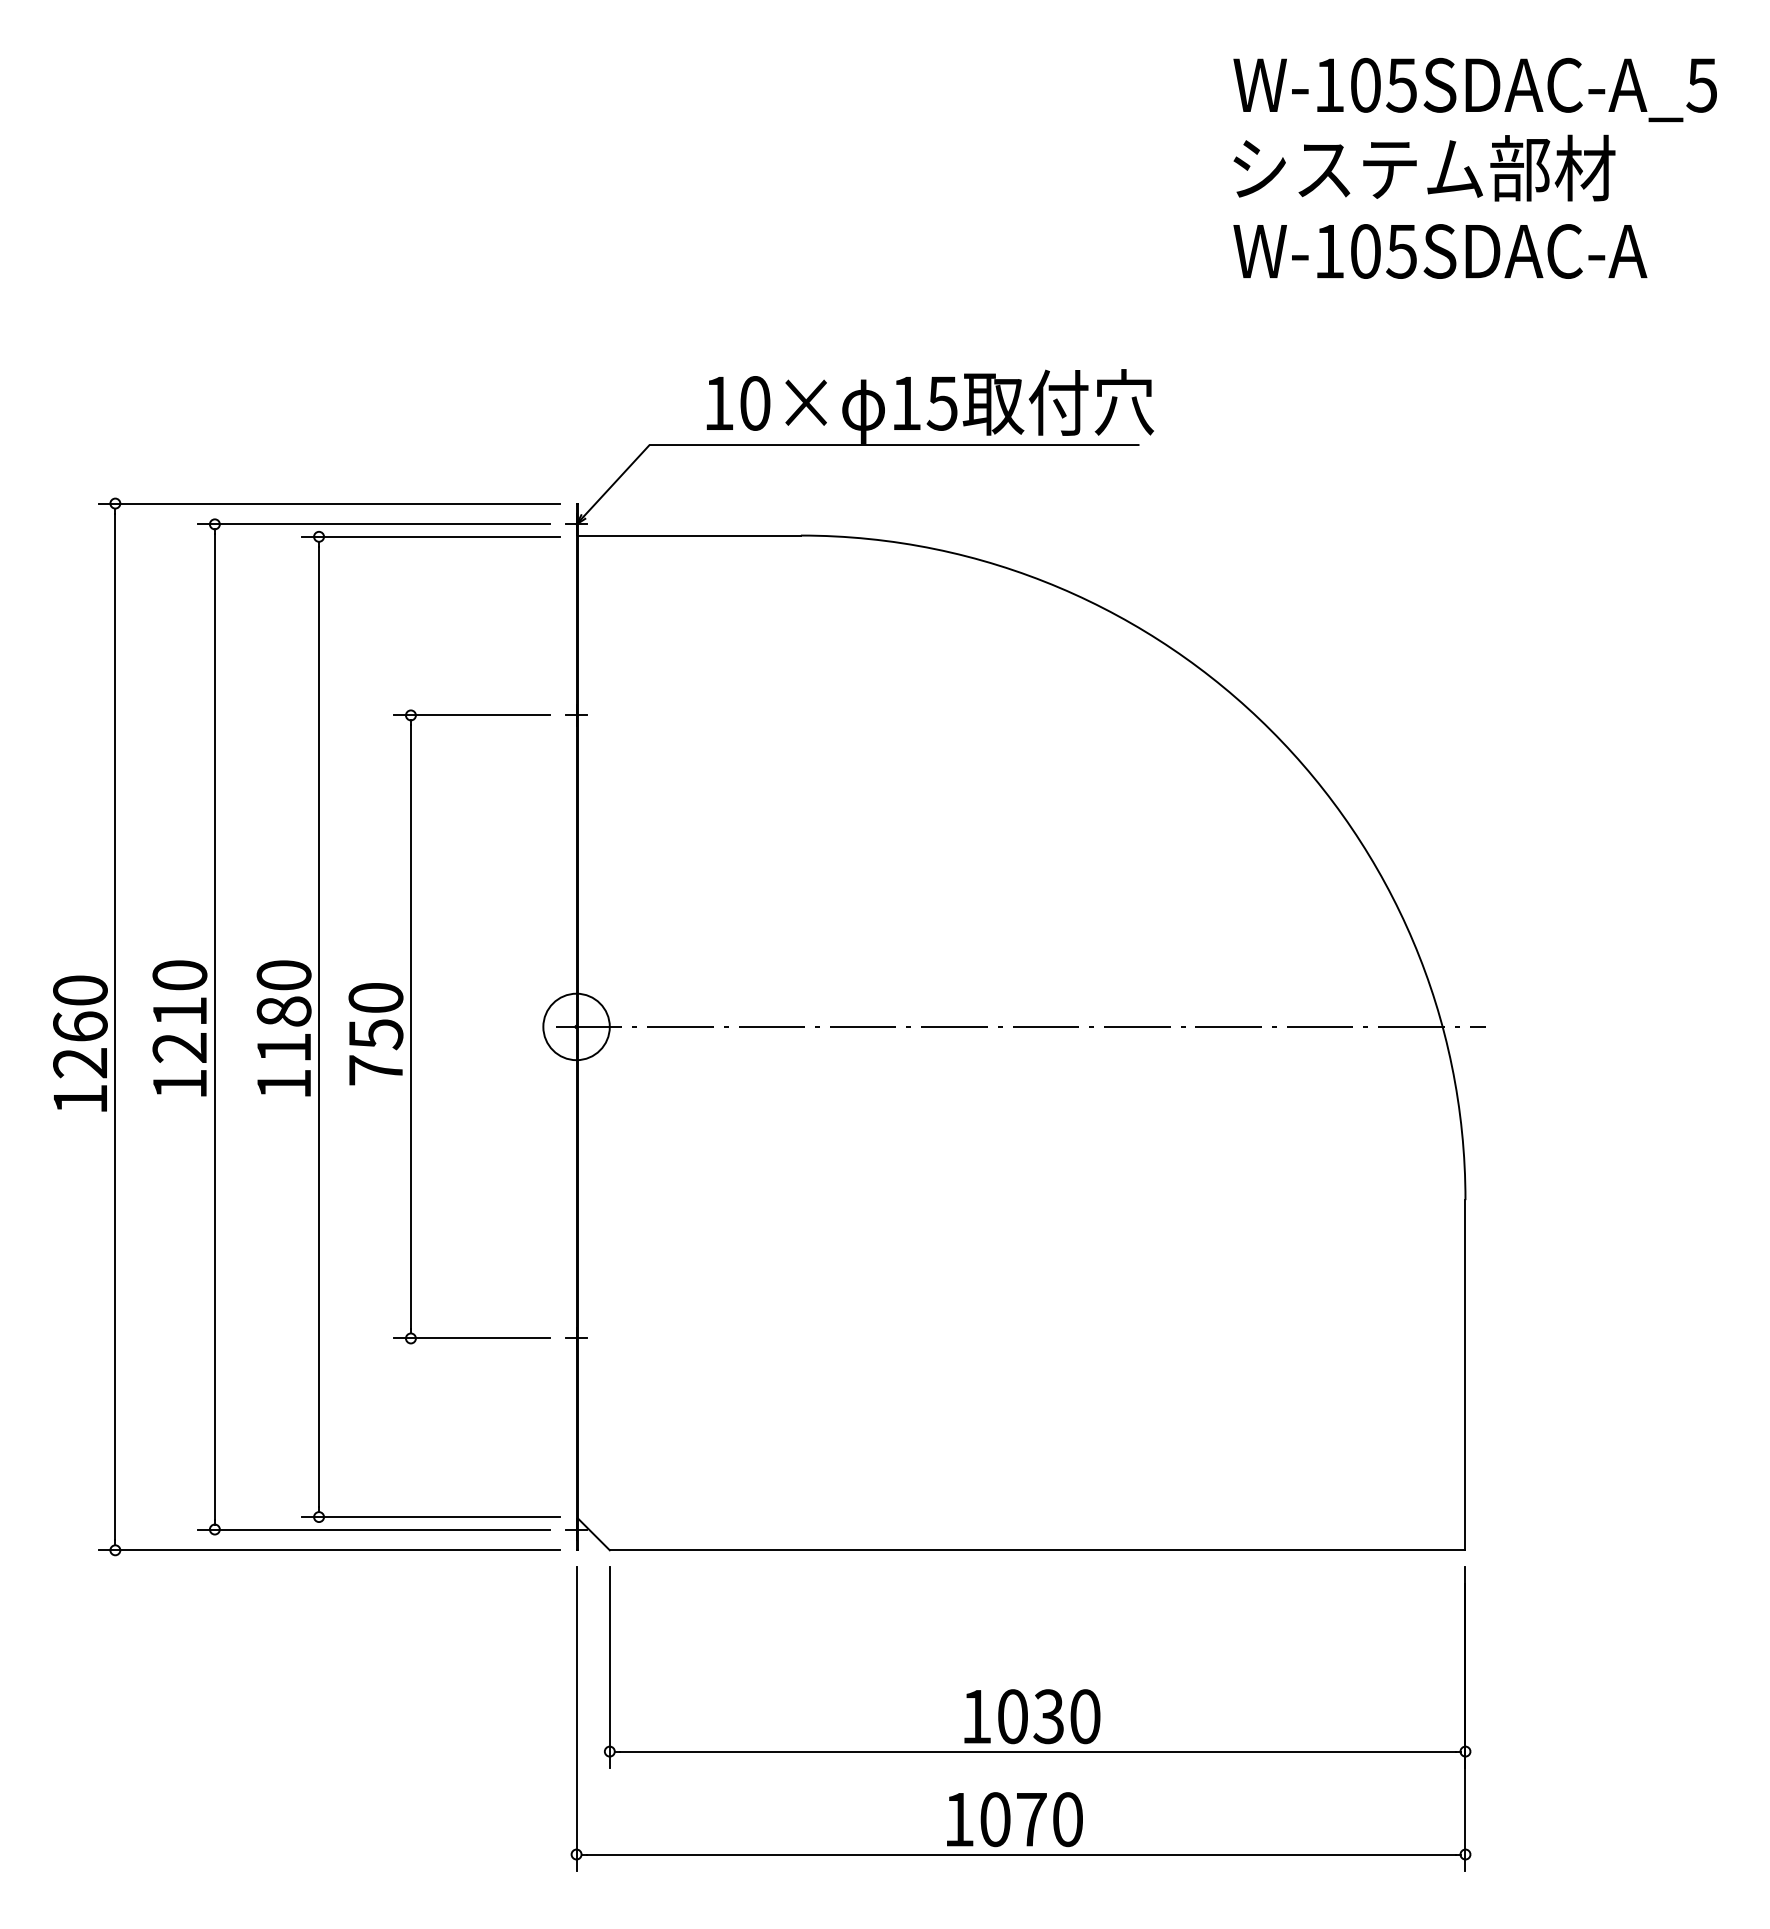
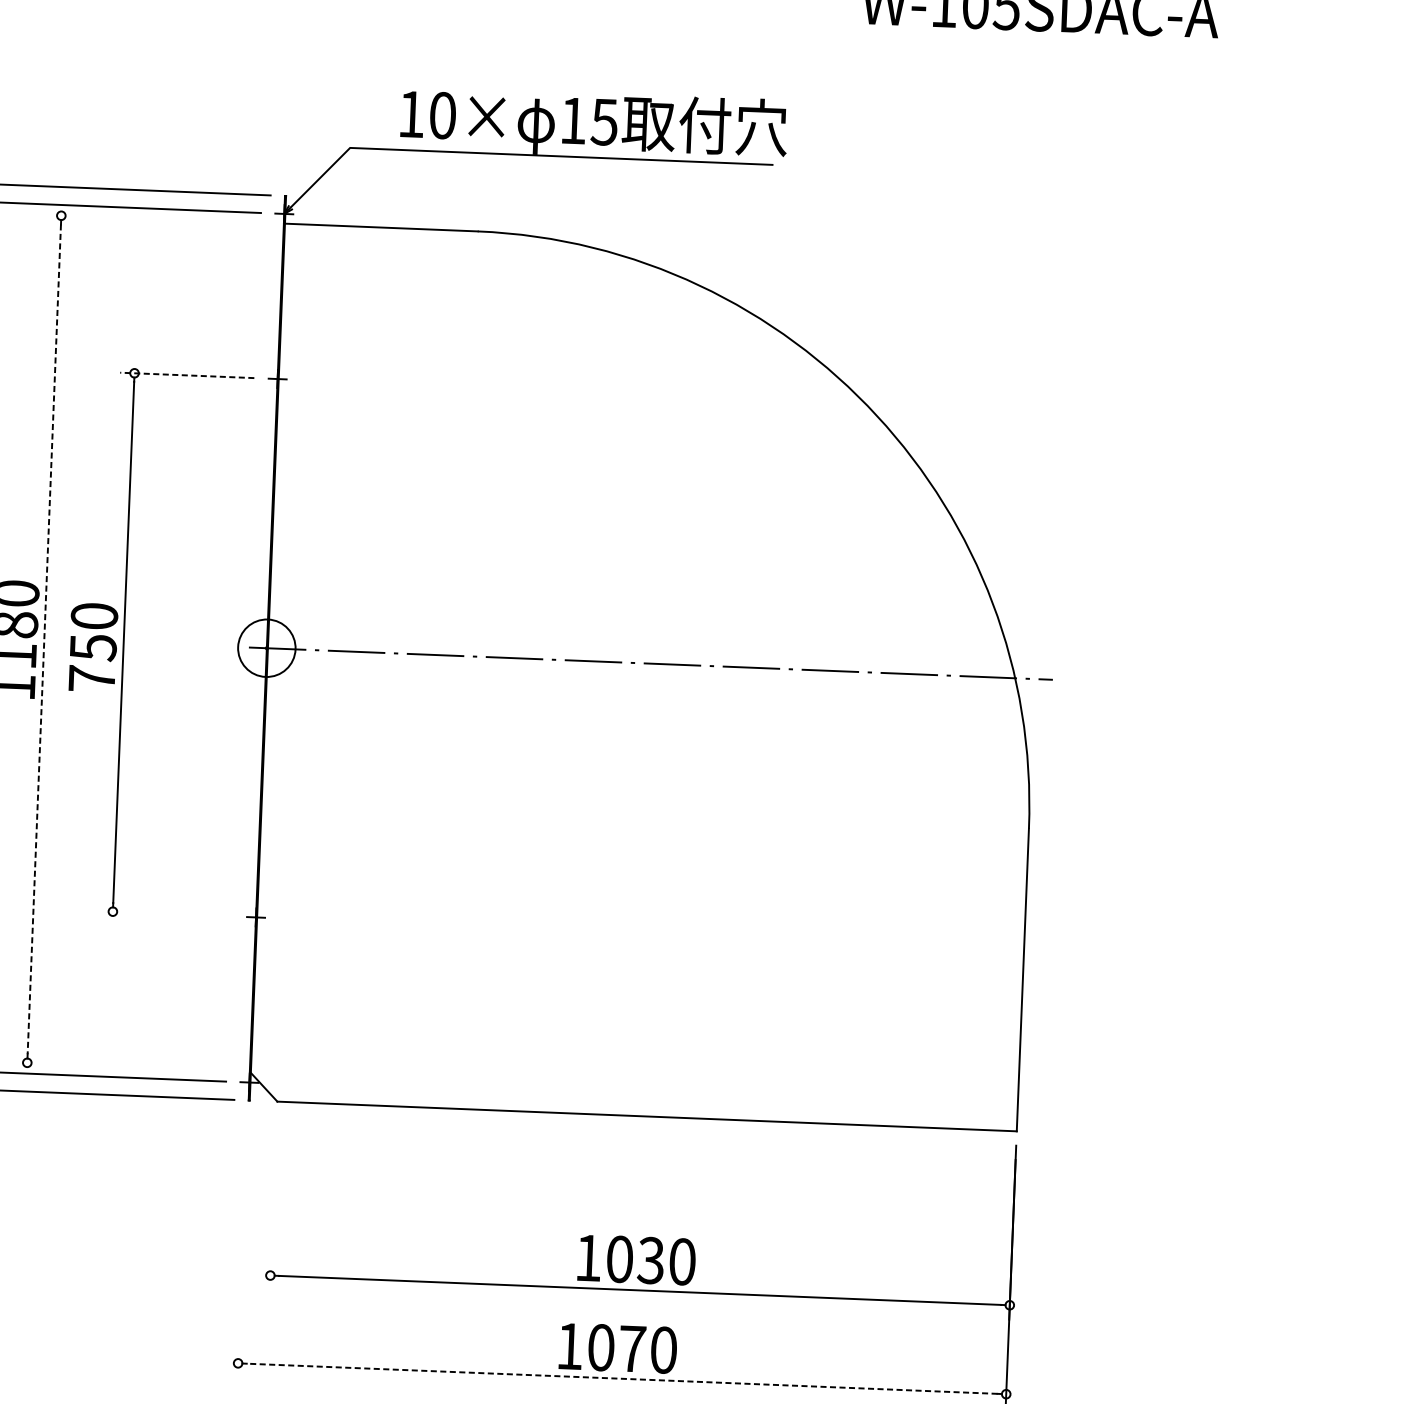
line: (430, 536) -> (157, 219), removed
line: (471, 715) -> (186, 375), solid -> dashed
line: (319, 1027) -> (44, 639), solid -> dashed
line: (471, 1338) -> (165, 913), removed
line: (430, 1517) -> (123, 1067), removed
line: (609, 1667) -> (273, 1202), removed
line: (576, 1718) -> (242, 1245), removed
line: (1020, 1854) -> (621, 1378), solid -> dashed

